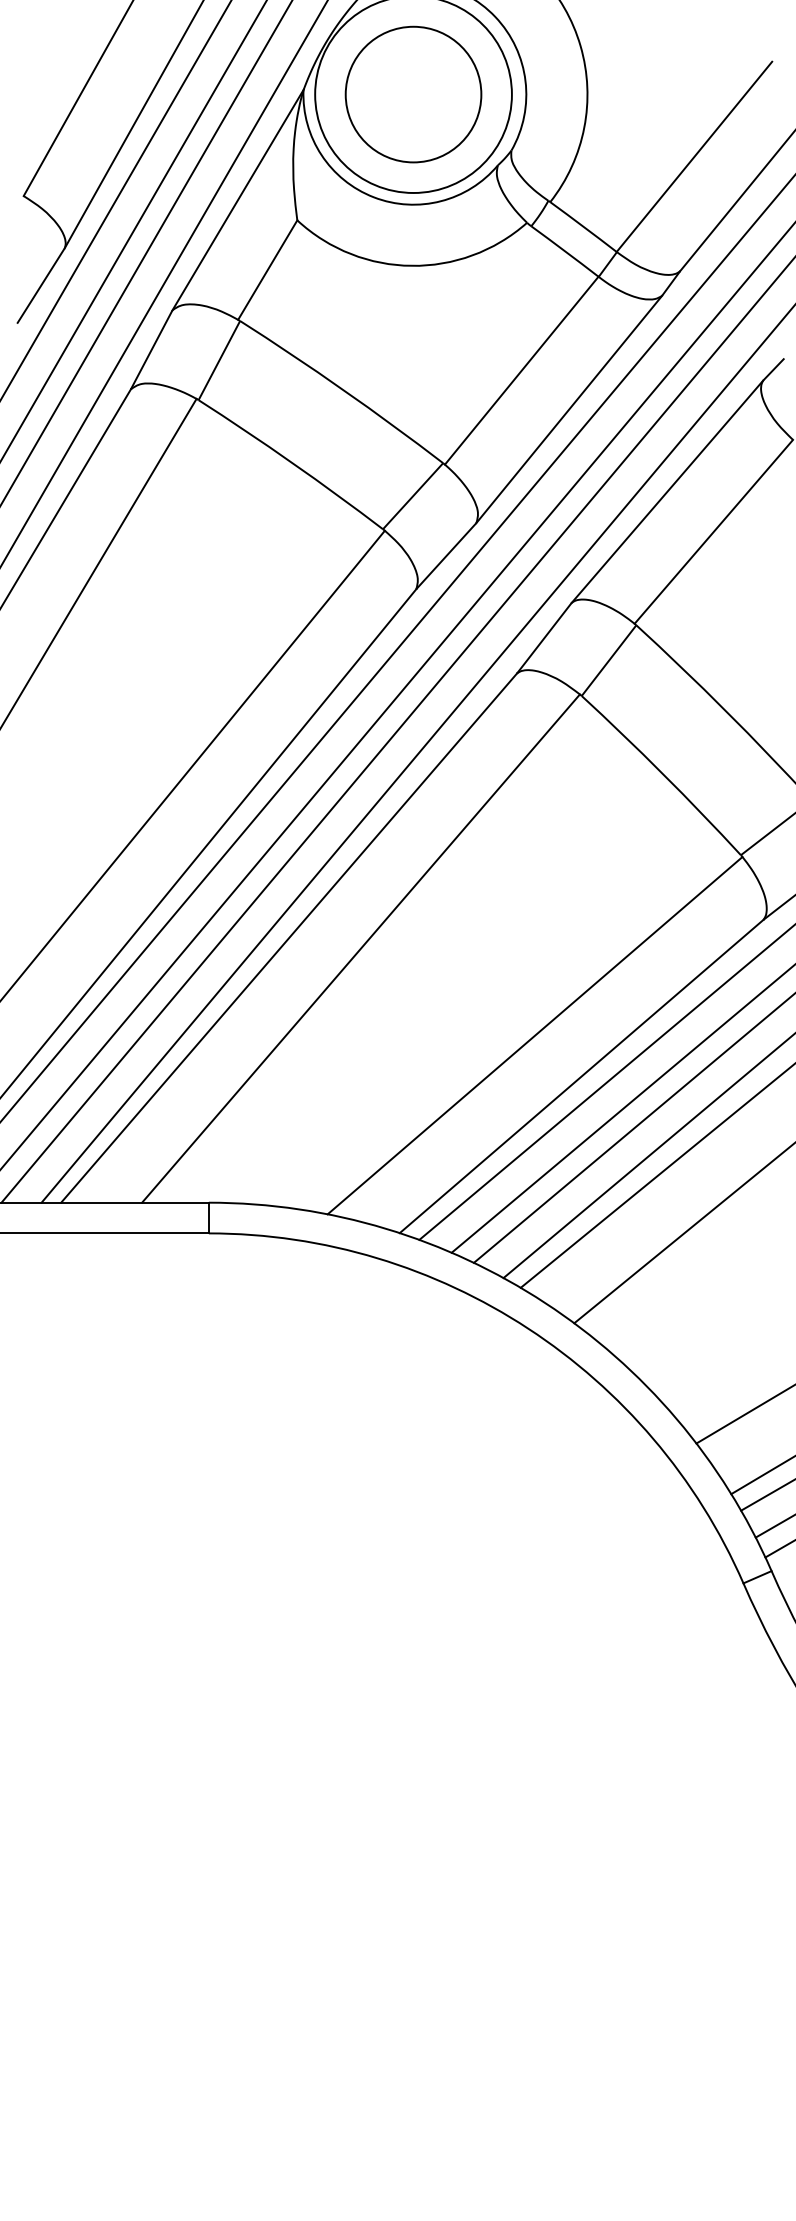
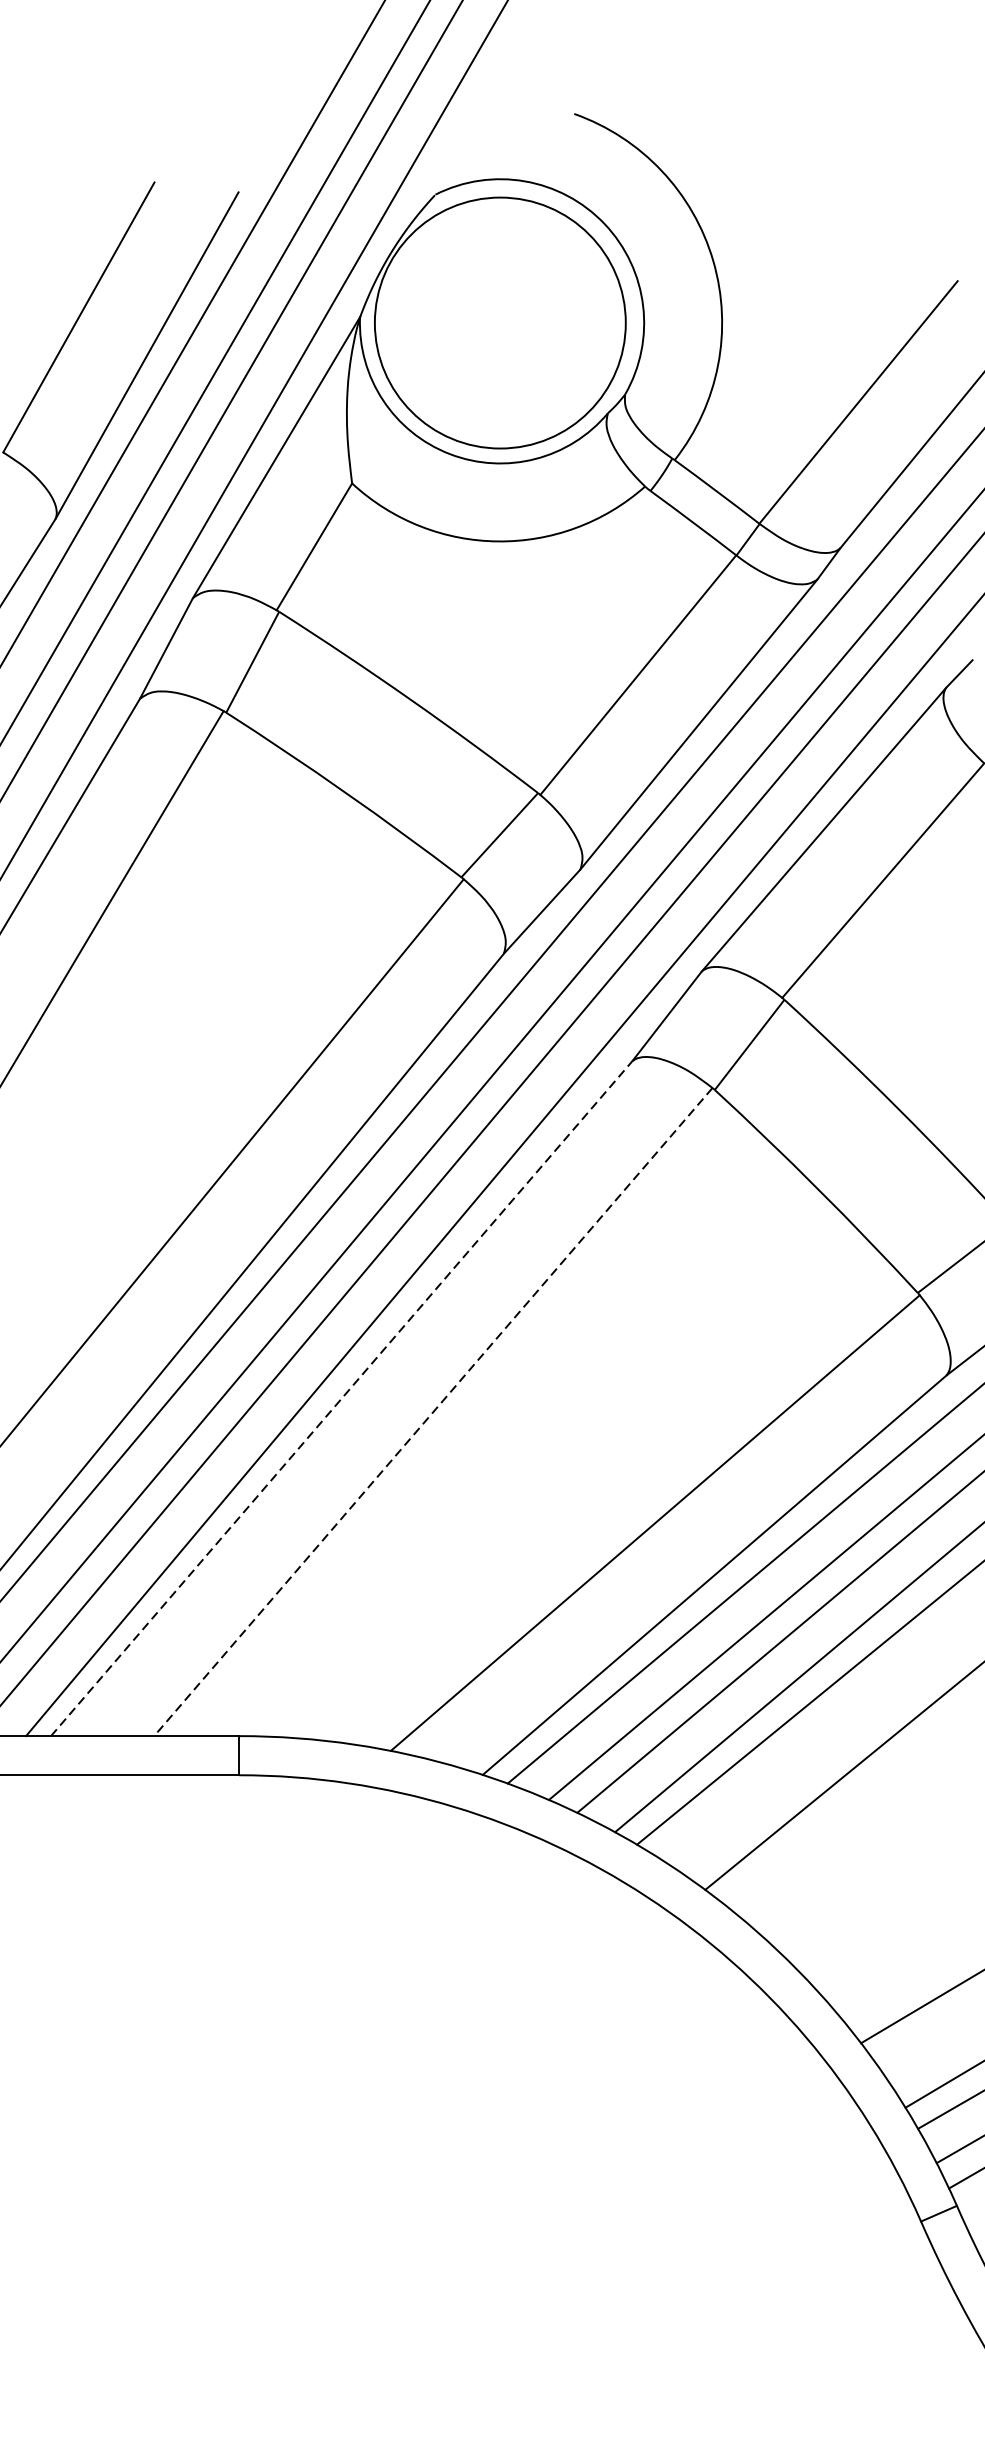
circle: (413, 94) -> (500, 322), removed
line: (289, 937) -> (342, 1397), solid -> dashed
line: (360, 948) -> (432, 1411), solid -> dashed

